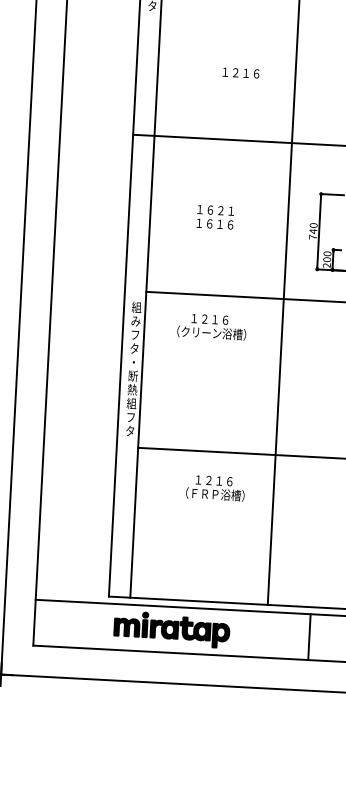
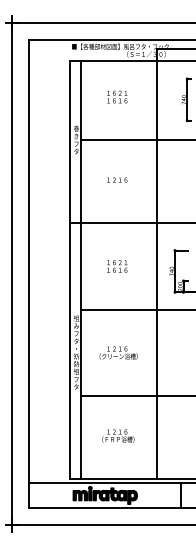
text: (241, 72) -> (117, 179), moved
text: (211, 325) -> (118, 352), moved
text: (216, 487) -> (118, 435), moved

